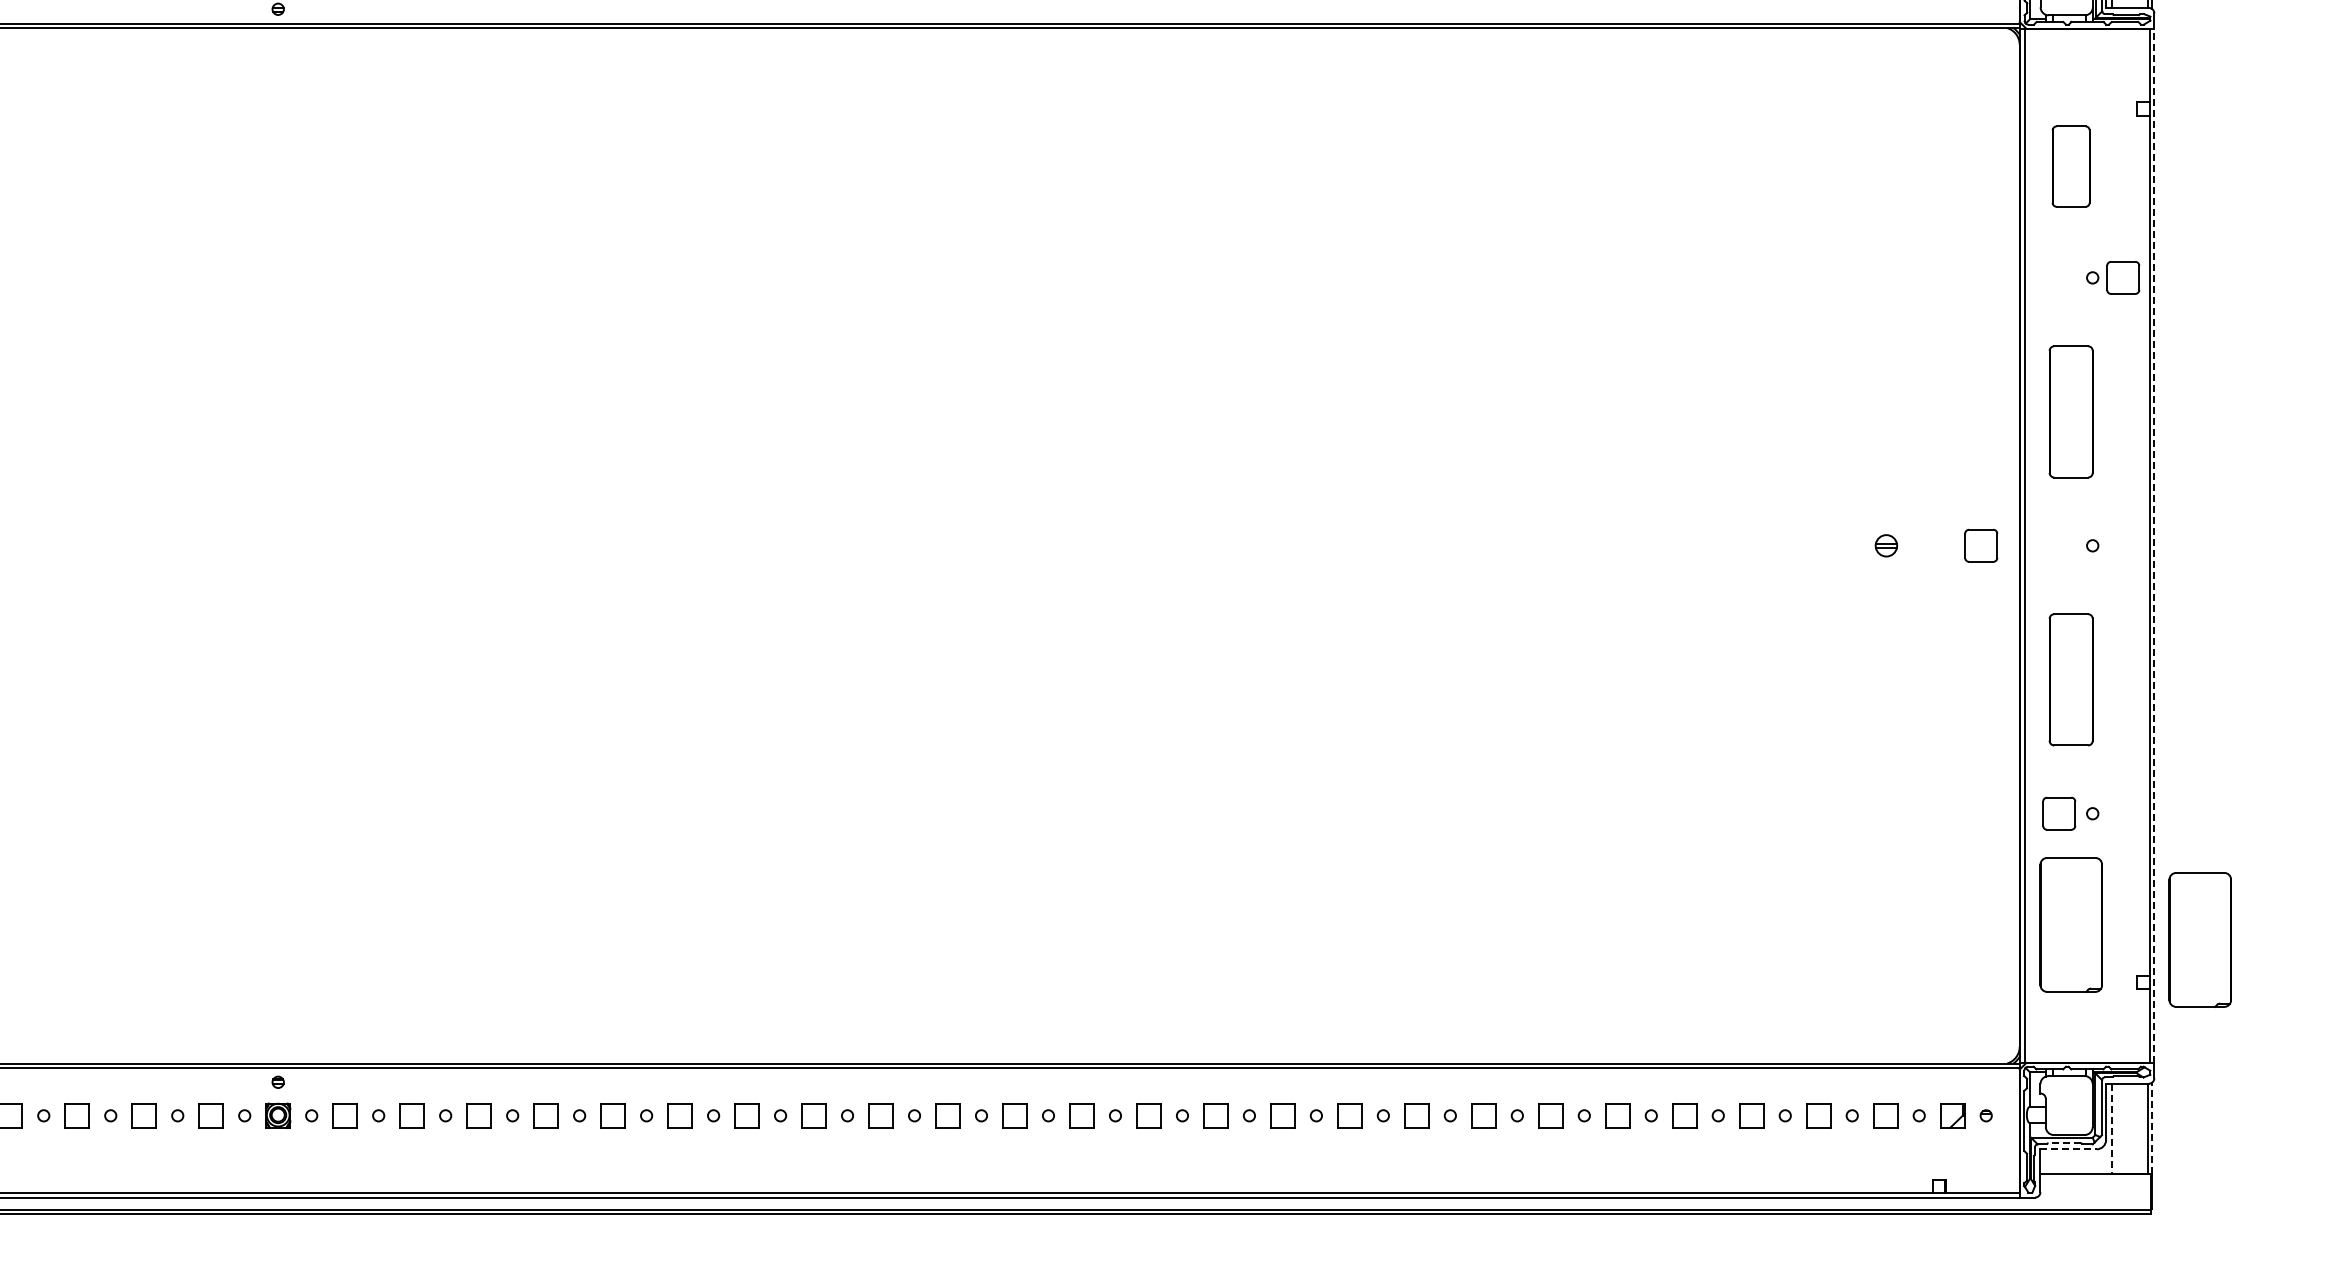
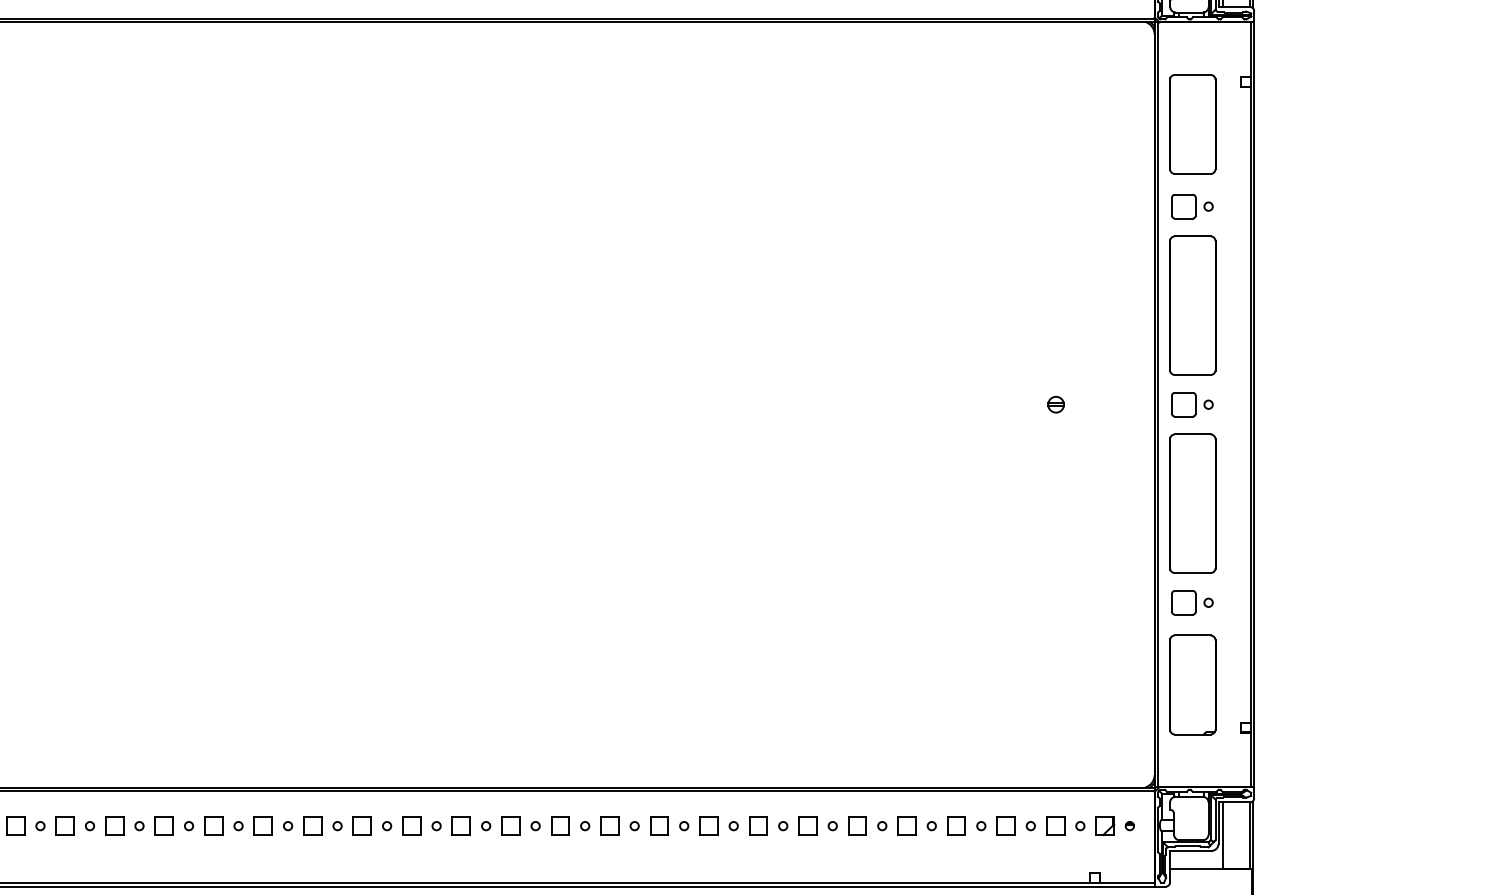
part: (2070, 166) -> (1192, 124), size x1.67
part: (2123, 277) -> (1184, 206), moved
part: (2070, 411) -> (1192, 305), size x1.43
part: (1981, 545) -> (1184, 404), moved
line: (2154, 545) -> (1254, 404), dashed -> solid
part: (2070, 679) -> (1192, 503), size x1.43
part: (2199, 939) -> (1287, 695), removed
line: (2152, 1128) -> (1252, 835), dashed -> solid
line: (2112, 1129) -> (1223, 836), dashed -> solid
line: (2064, 1143) -> (1187, 846), dashed -> solid
line: (2069, 1149) -> (1191, 851), dashed -> solid

